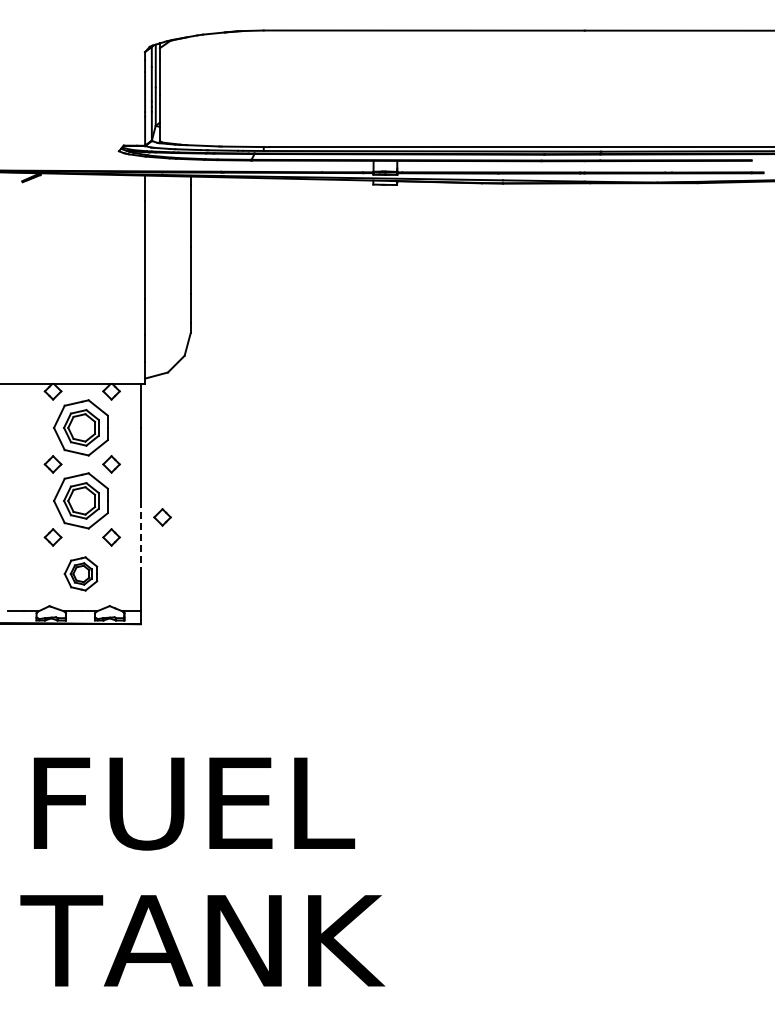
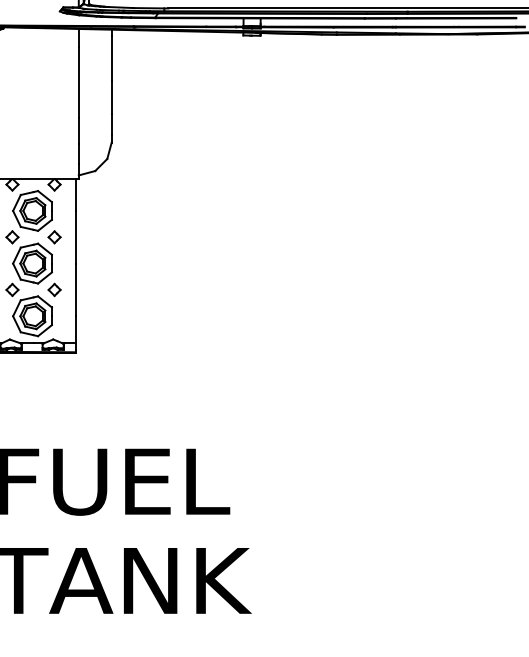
part: (162, 517) -> (91, 275), removed
line: (140, 537) -> (75, 290), dashed -> solid
part: (80, 573) -> (32, 315), size x1.67

